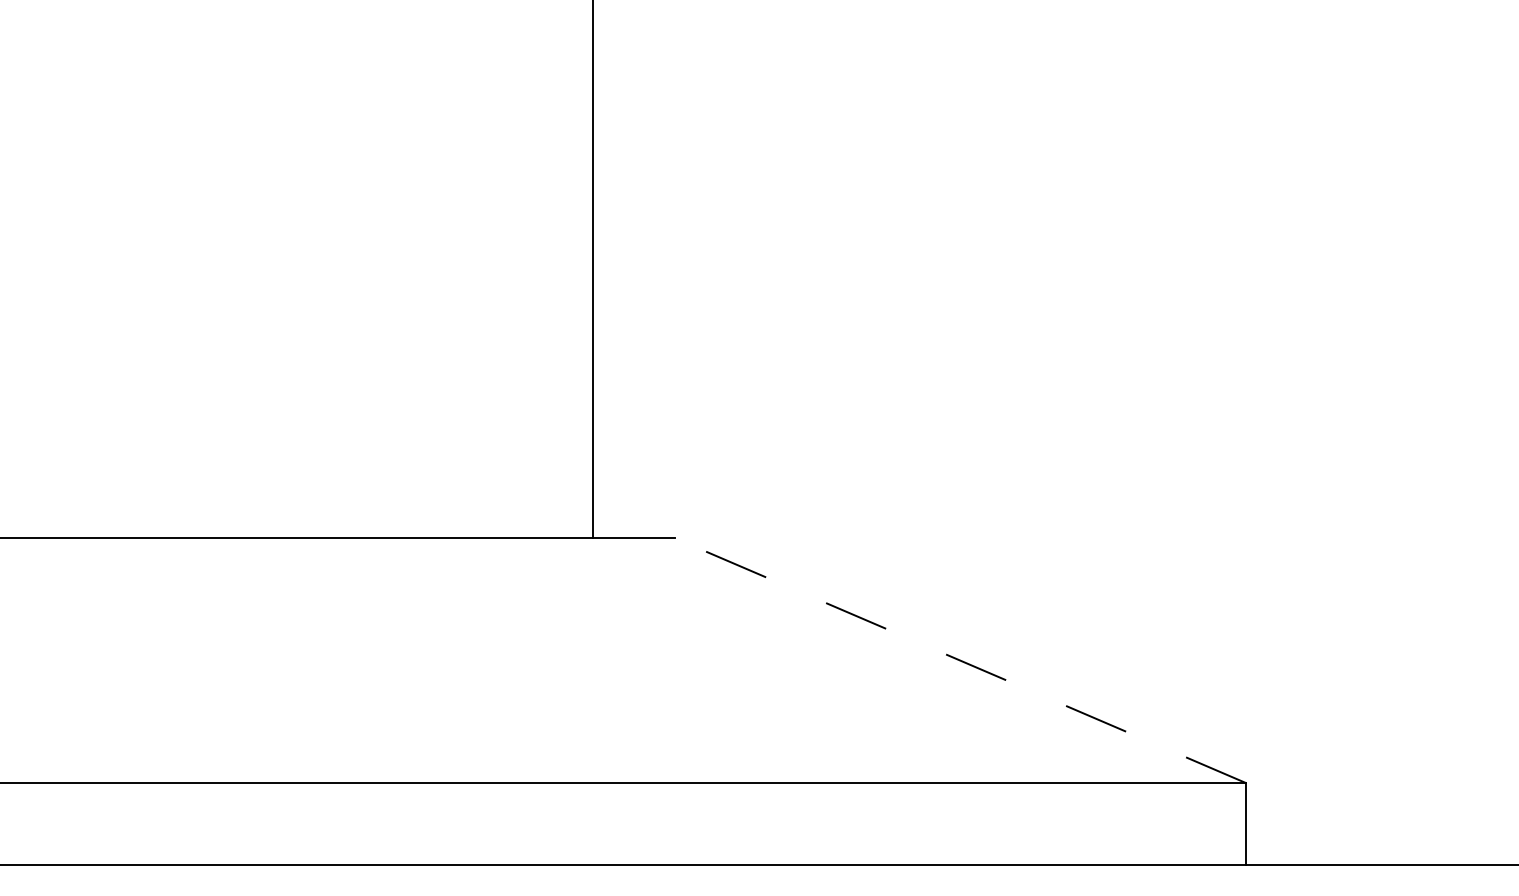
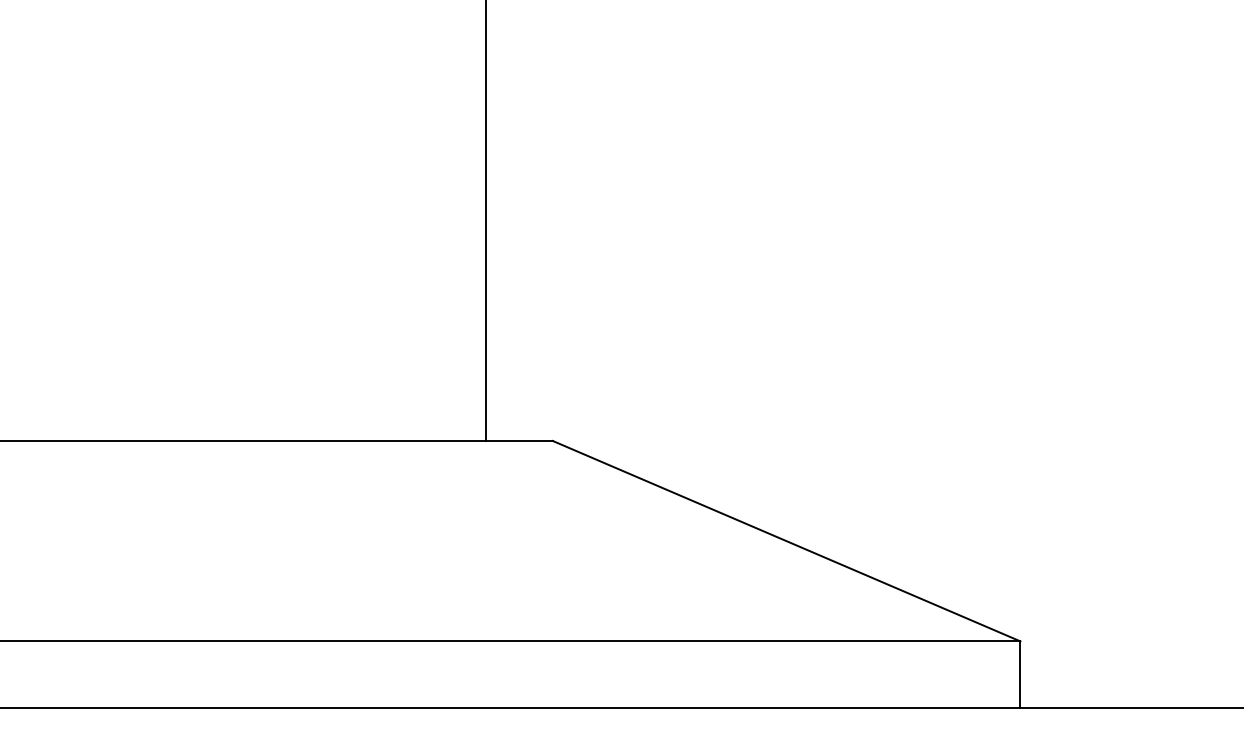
line: (960, 660) -> (786, 541), dashed -> solid

